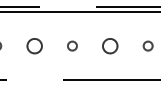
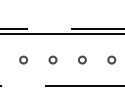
circle: (34, 45) -> (23, 59), size x0.62
circle: (110, 45) -> (82, 59), size x0.62

